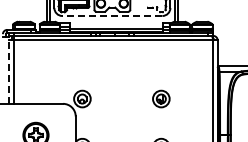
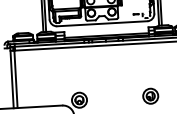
line: (112, 16) -> (102, 24), dashed -> solid
line: (9, 69) -> (12, 77), dashed -> solid

